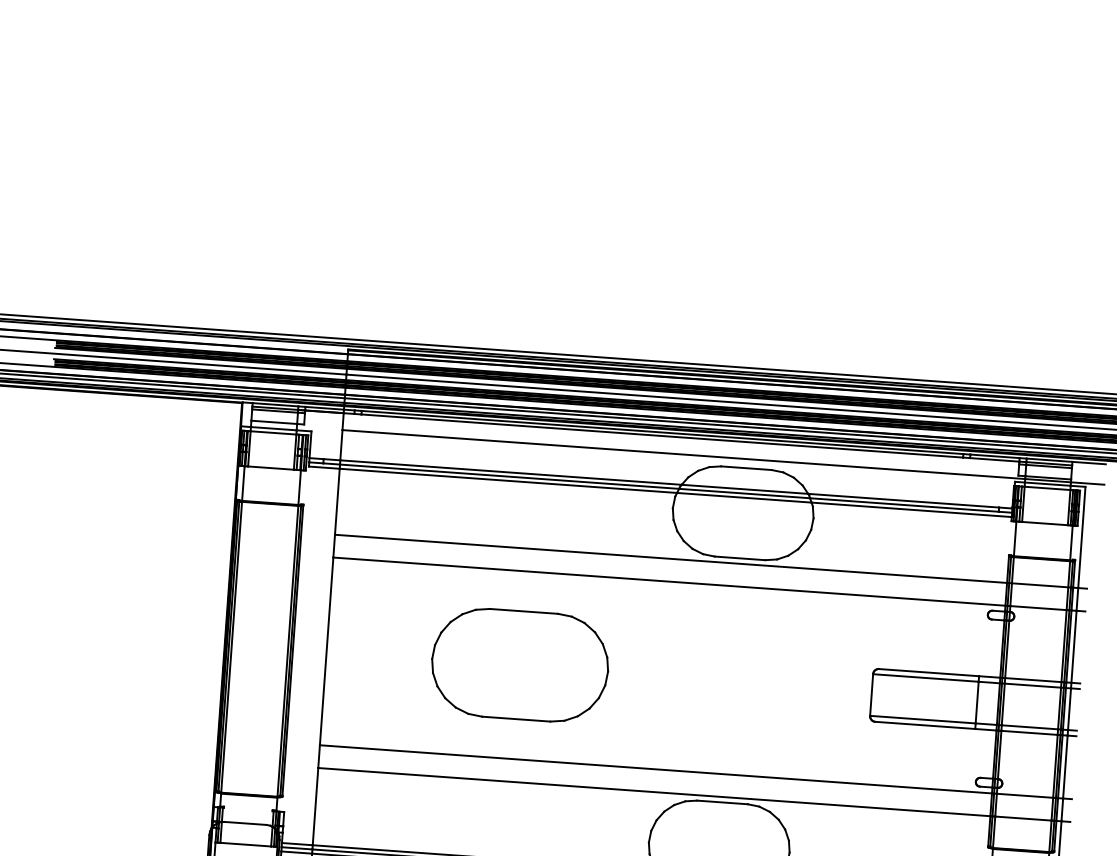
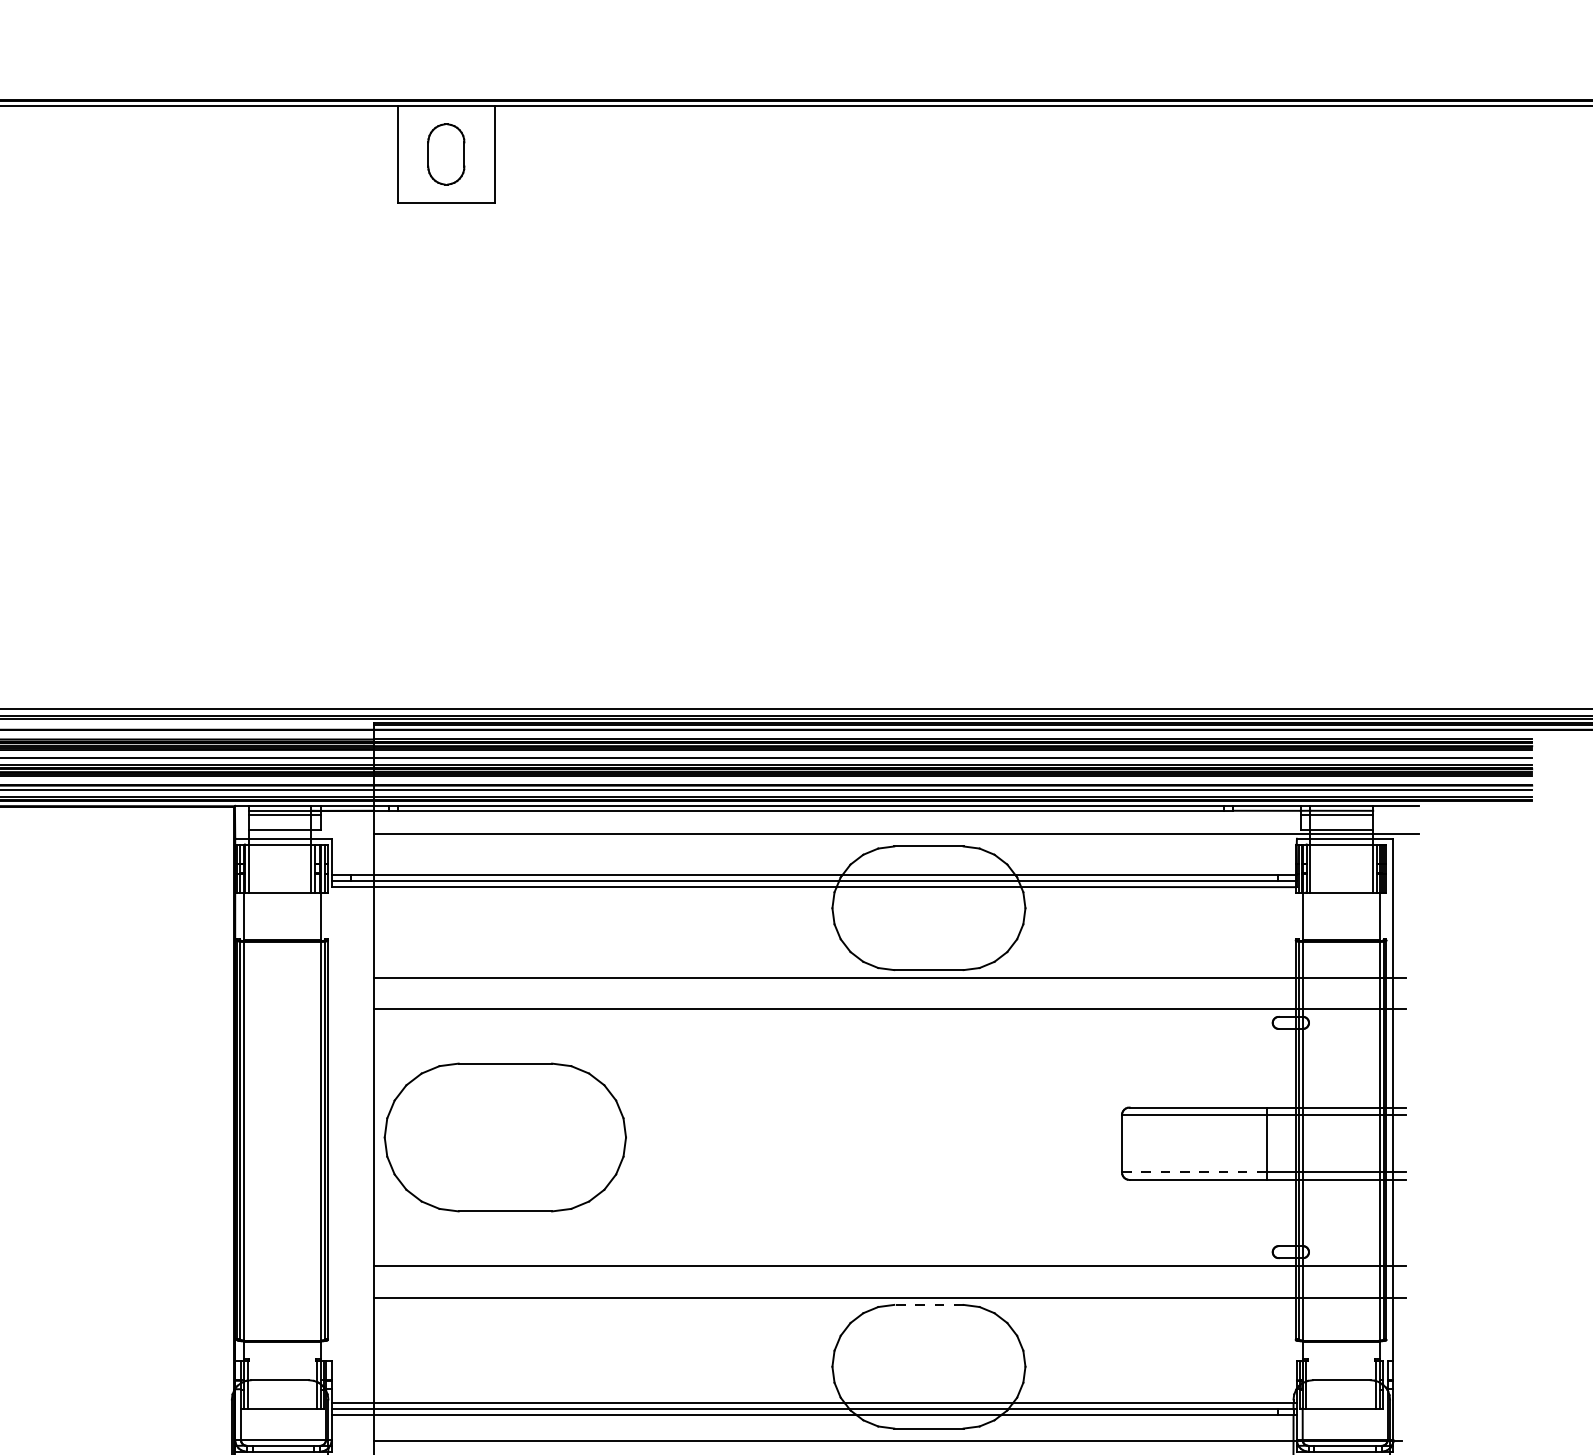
part: (519, 665) -> (504, 1137), moved
line: (922, 719) -> (1193, 1172), solid -> dashed
line: (722, 802) -> (928, 1304), solid -> dashed

